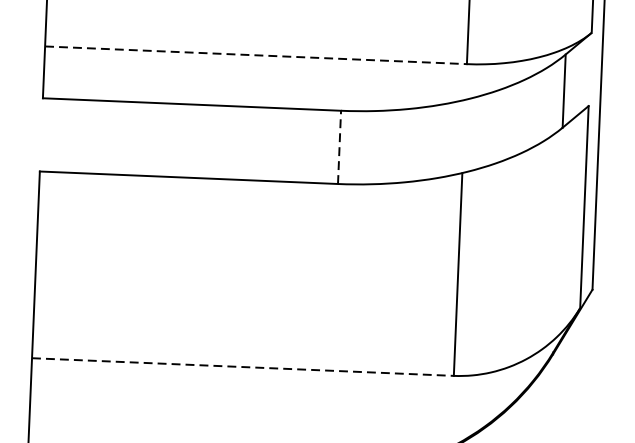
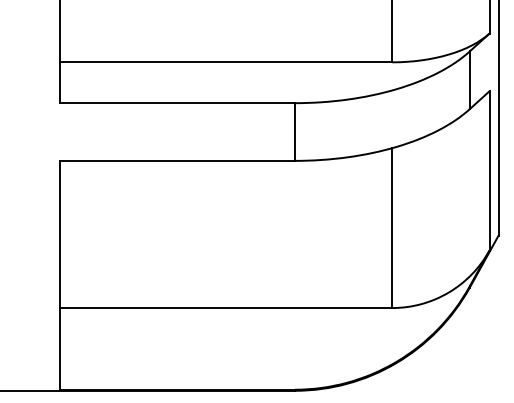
line: (256, 55) -> (226, 62), dashed -> solid
line: (339, 147) -> (294, 132), dashed -> solid
line: (243, 367) -> (226, 308), dashed -> solid

